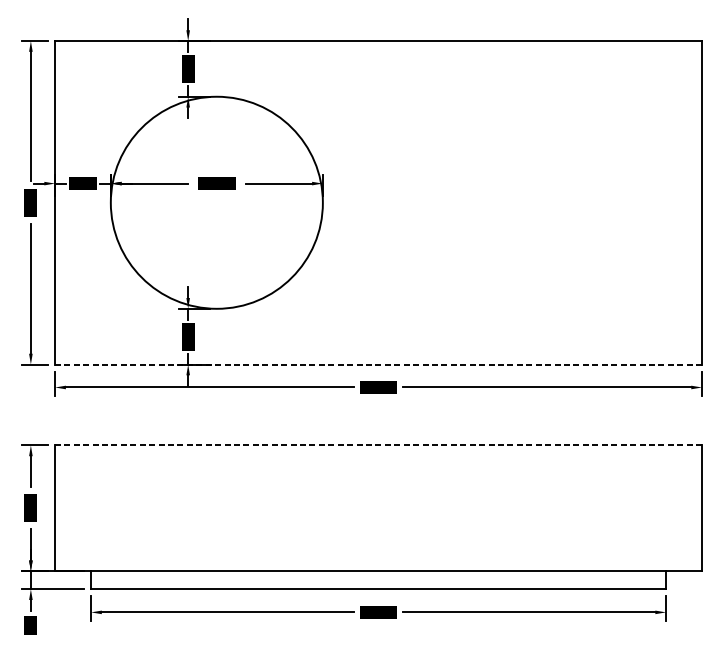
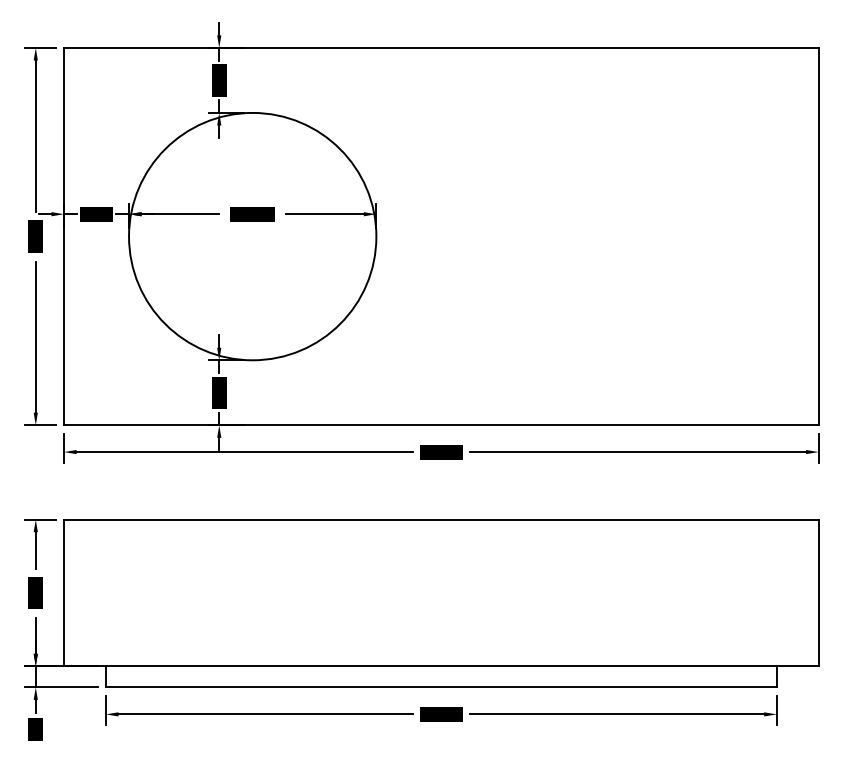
line: (377, 364) -> (440, 425), dashed -> solid
line: (377, 445) -> (440, 519), dashed -> solid

